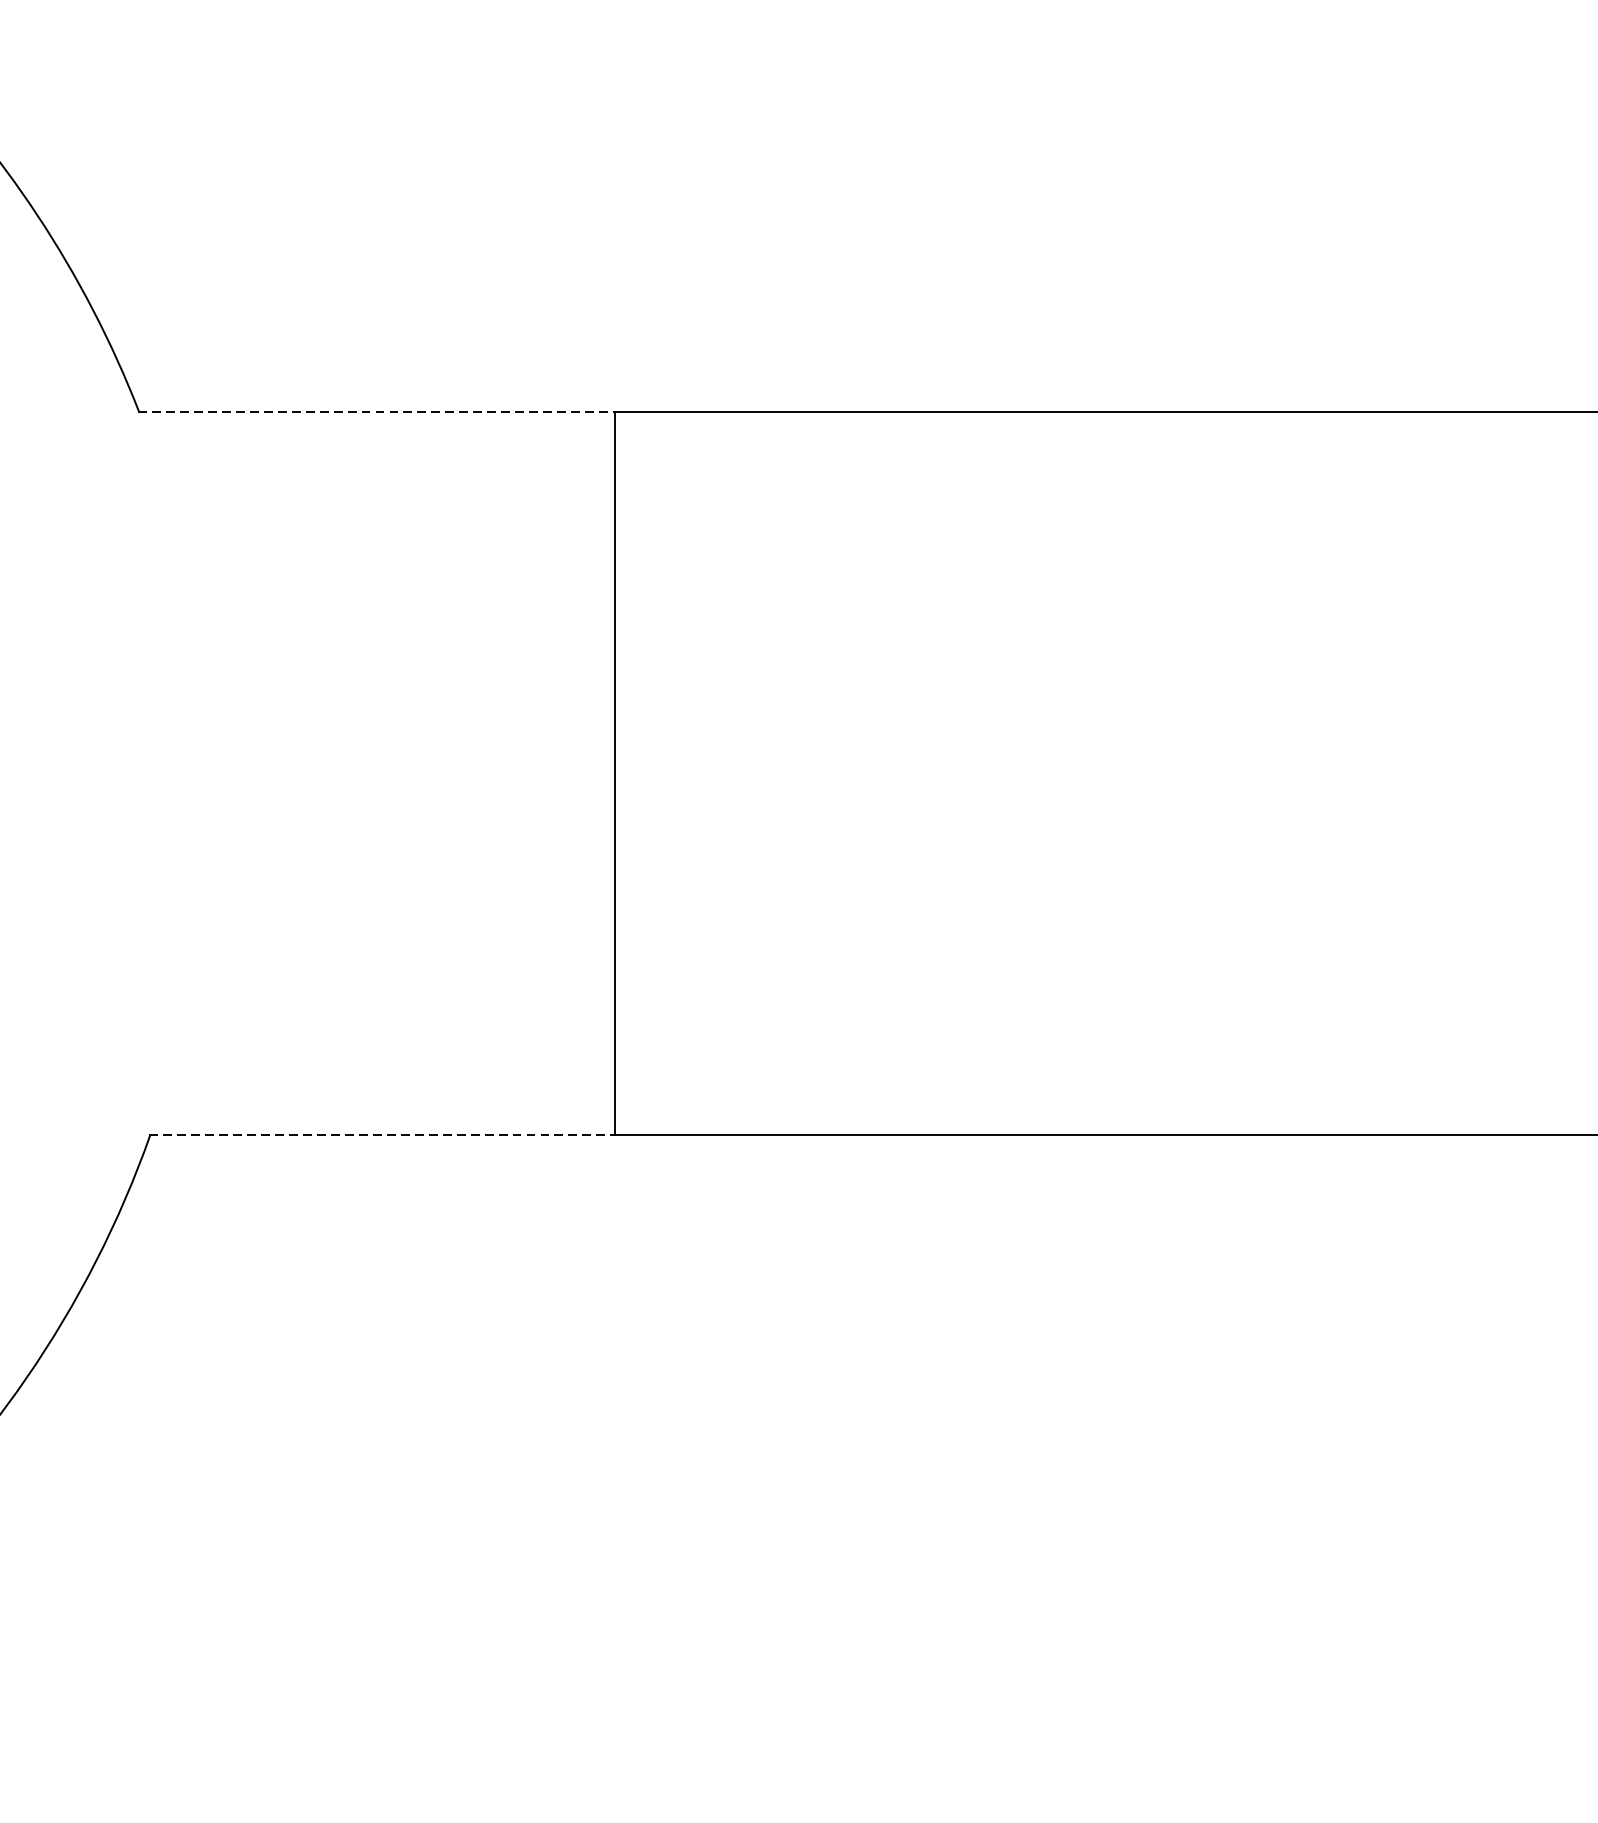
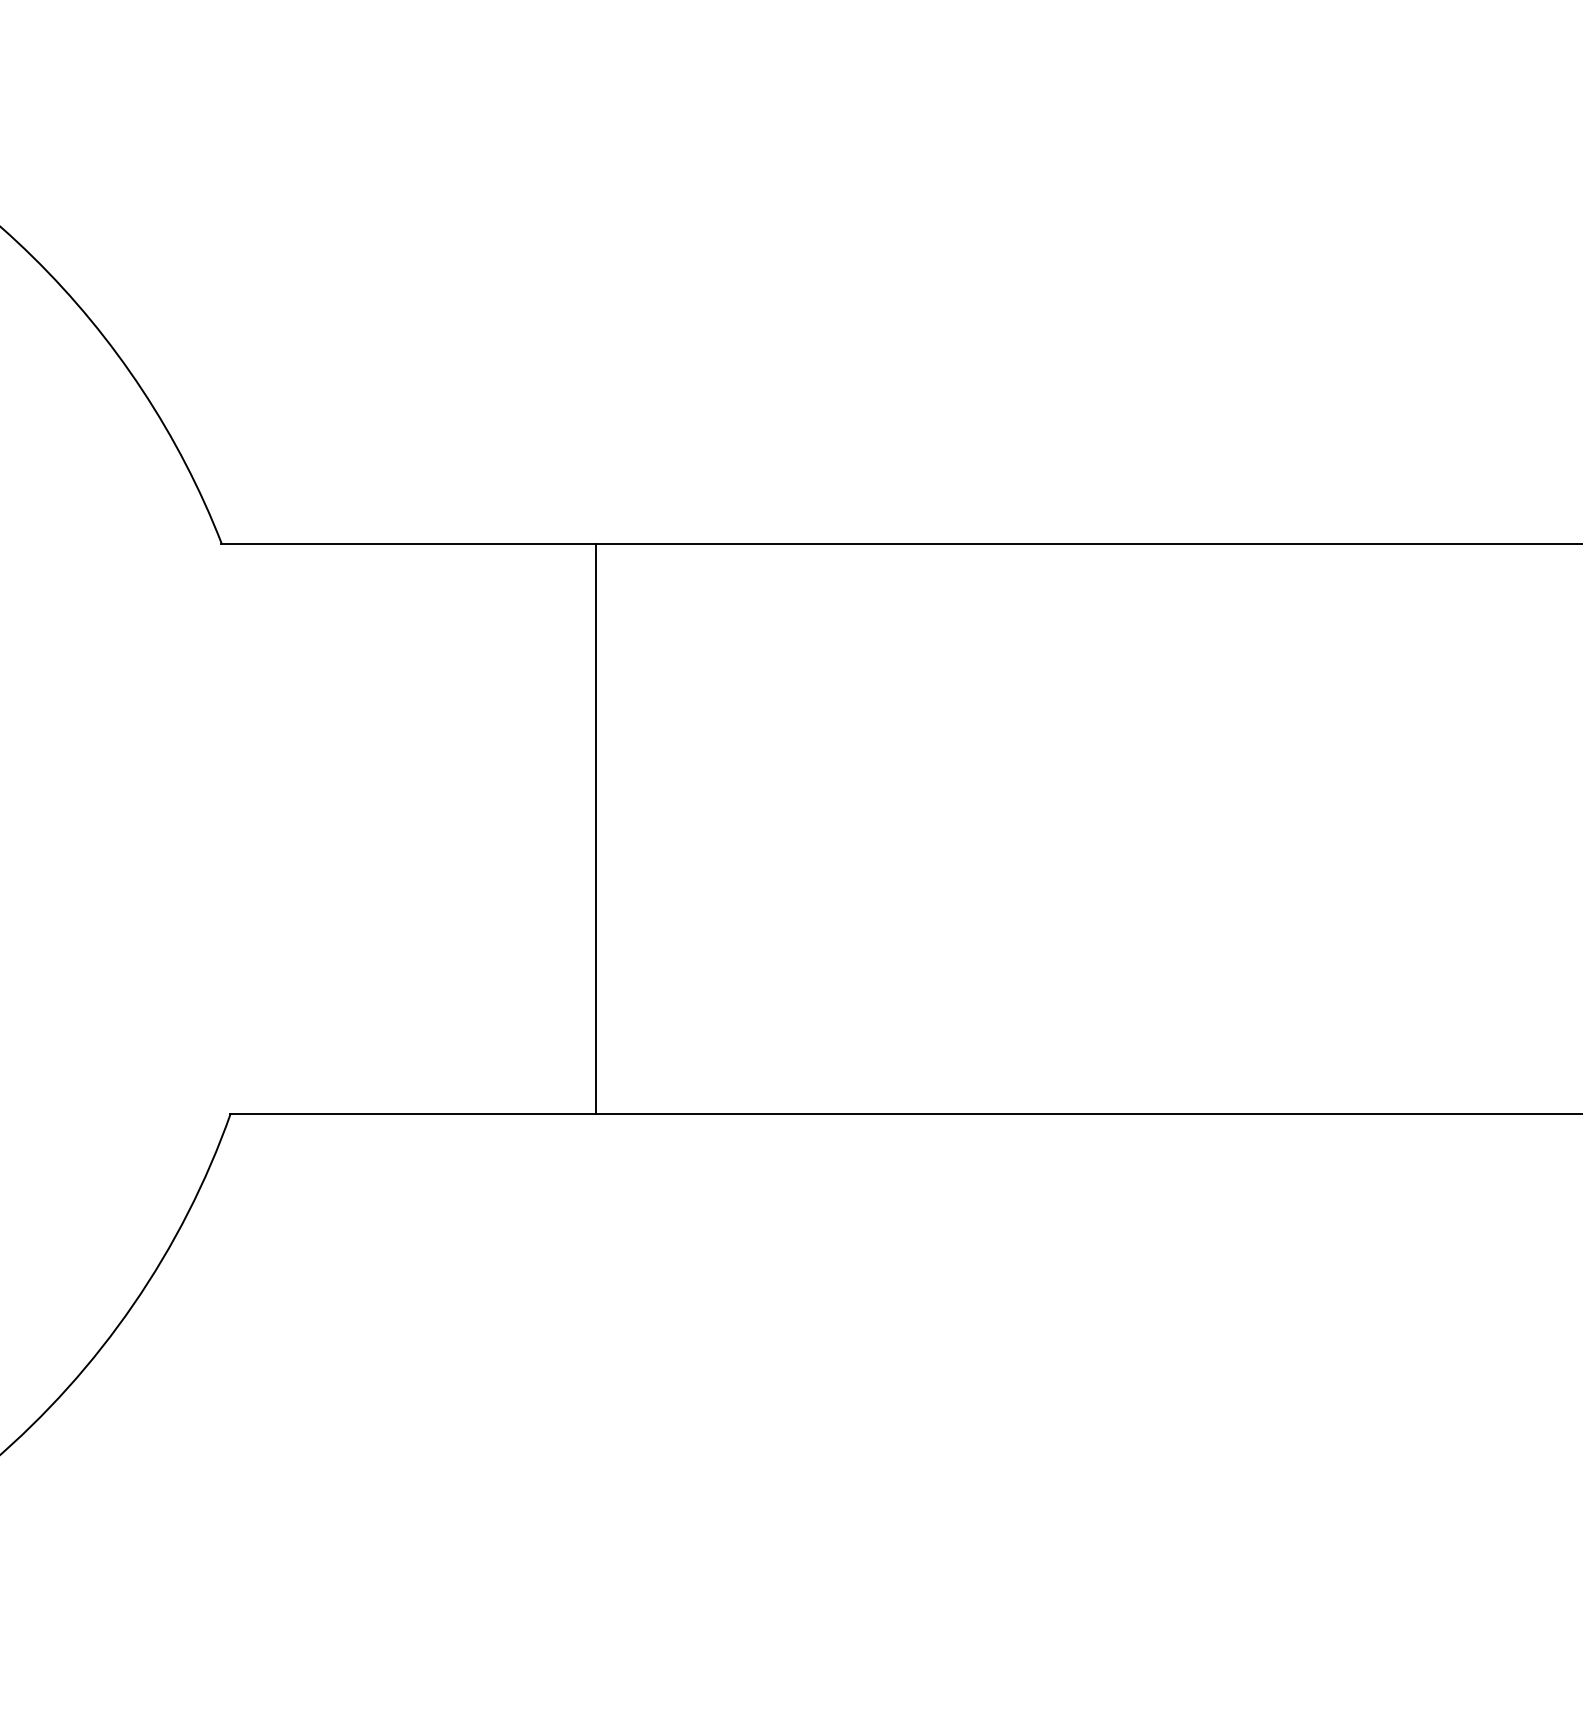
line: (376, 411) -> (408, 543), dashed -> solid
line: (382, 1134) -> (413, 1113), dashed -> solid

